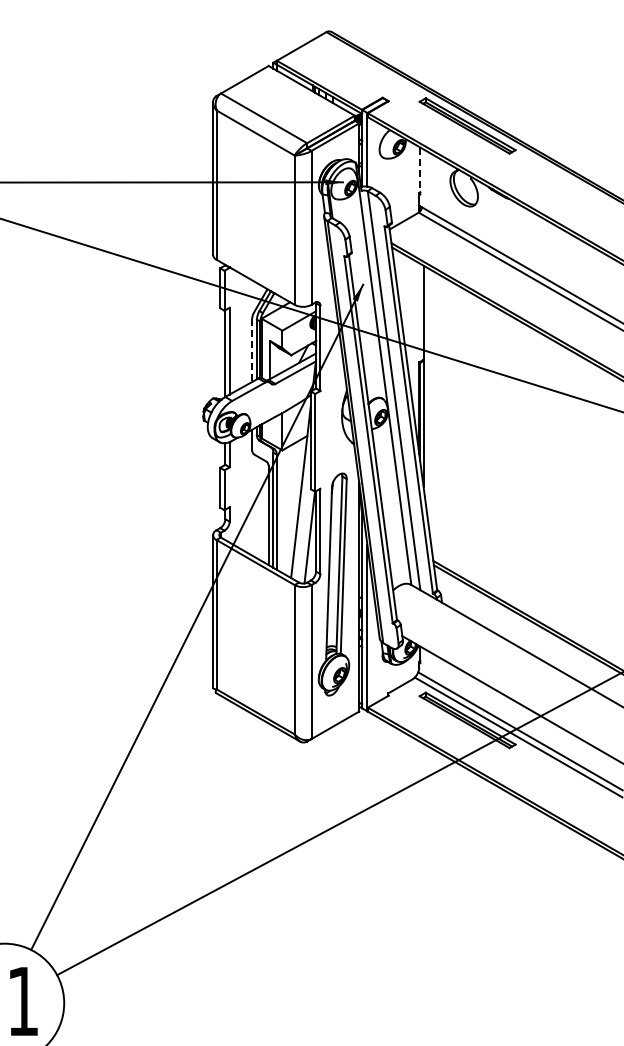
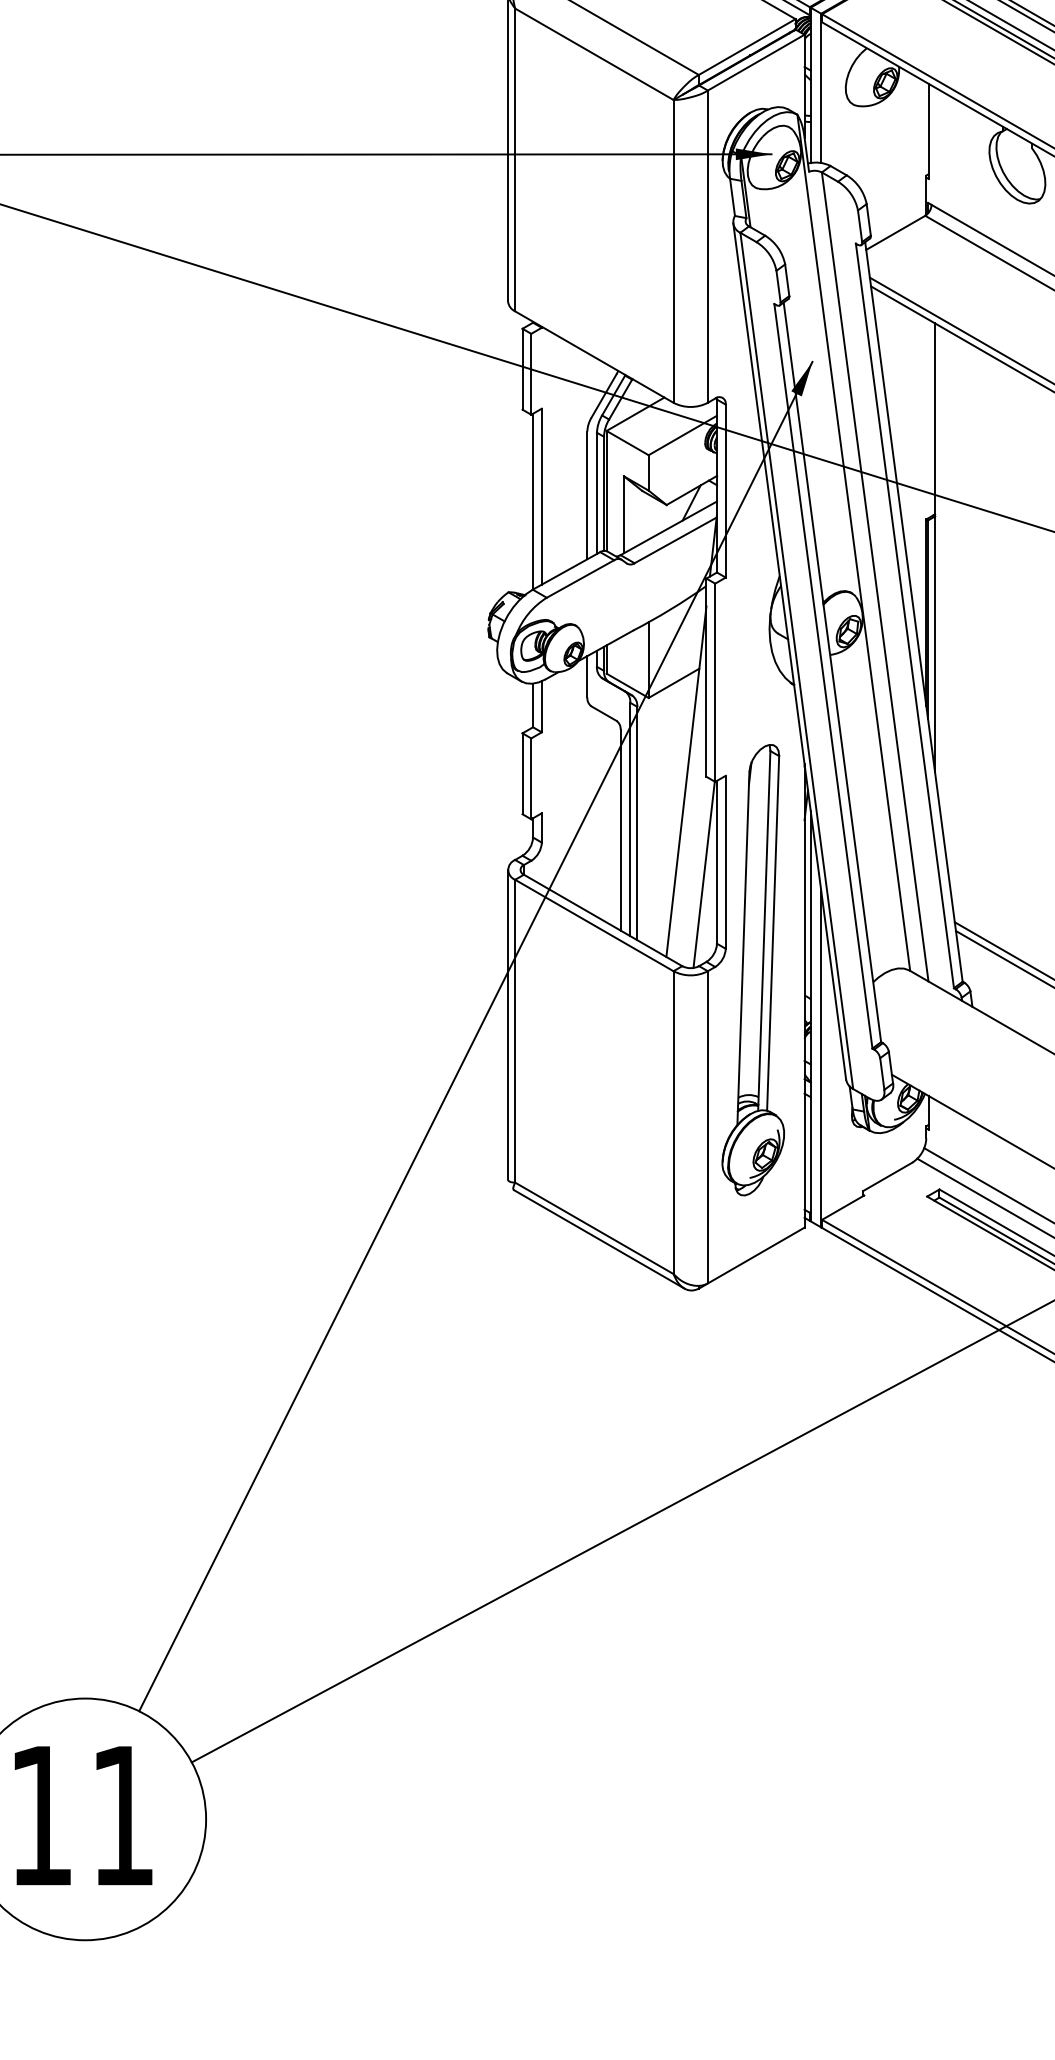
line: (420, 171) -> (928, 132), dashed -> solid
line: (252, 351) -> (588, 497), dashed -> solid

